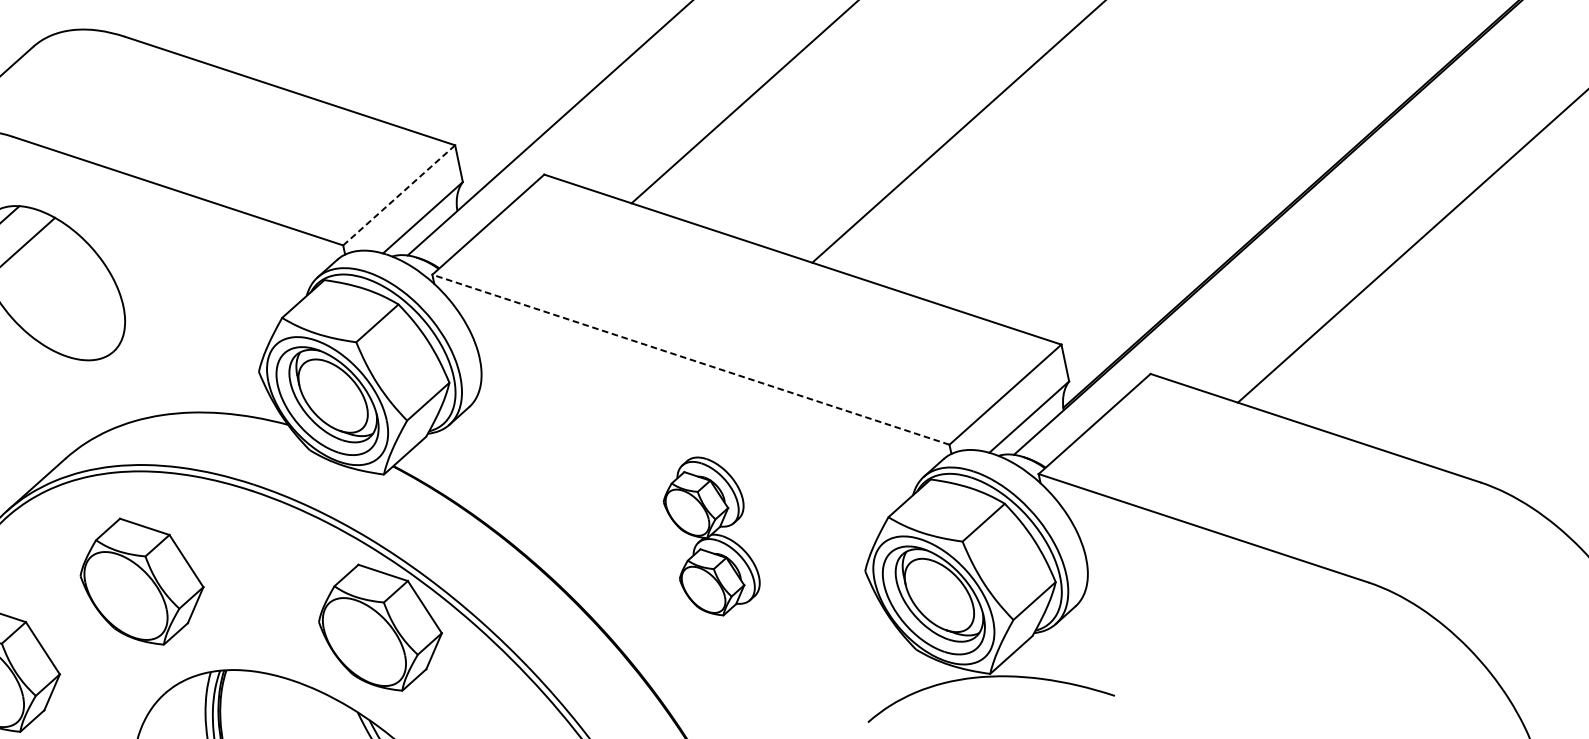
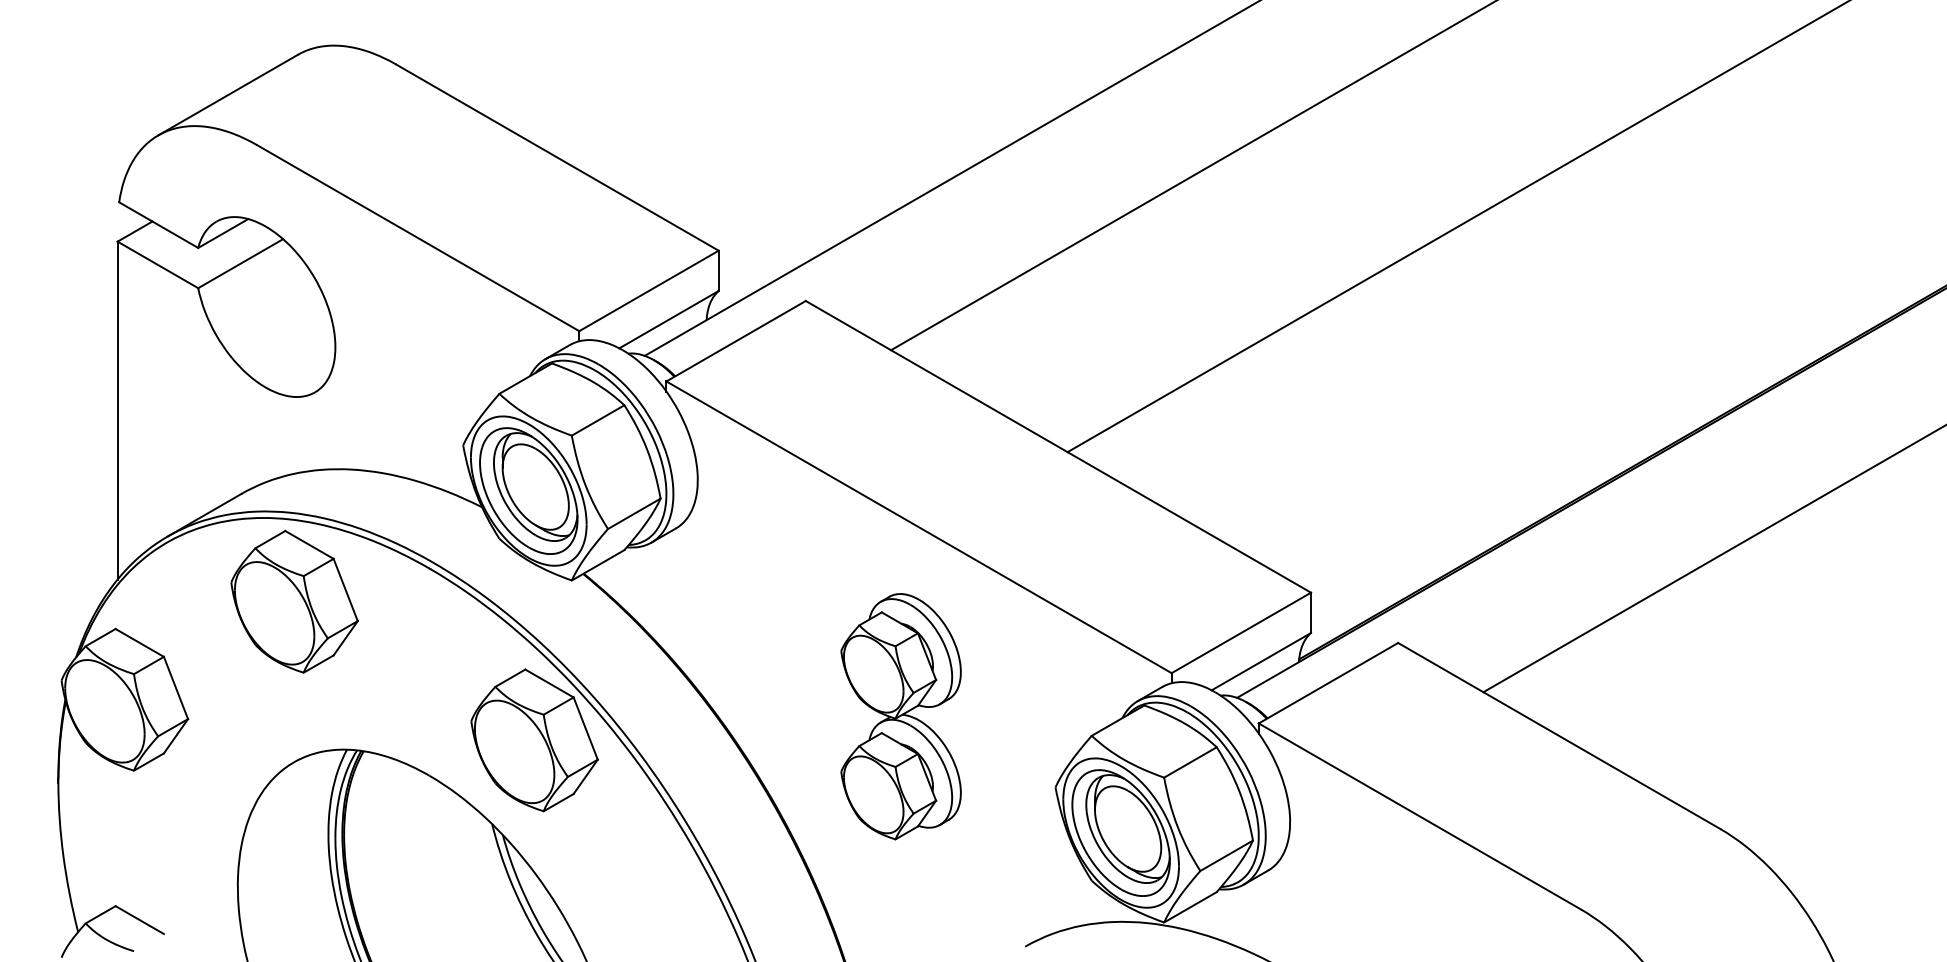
line: (398, 195) -> (648, 291), dashed -> solid
line: (691, 359) -> (919, 527), dashed -> solid
part: (710, 536) -> (900, 716), size x1.43
part: (141, 581) -> (294, 601), moved

